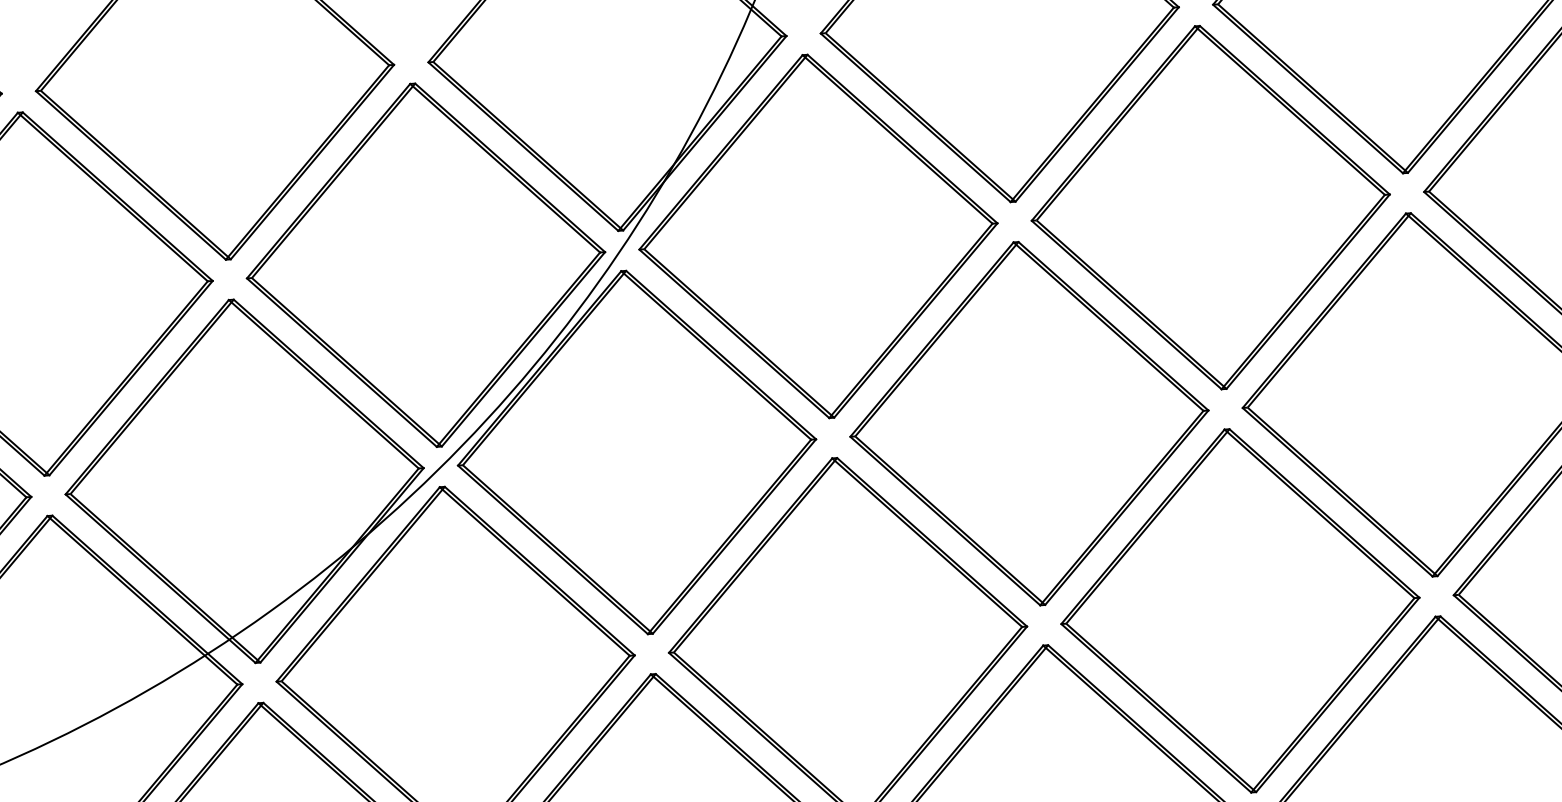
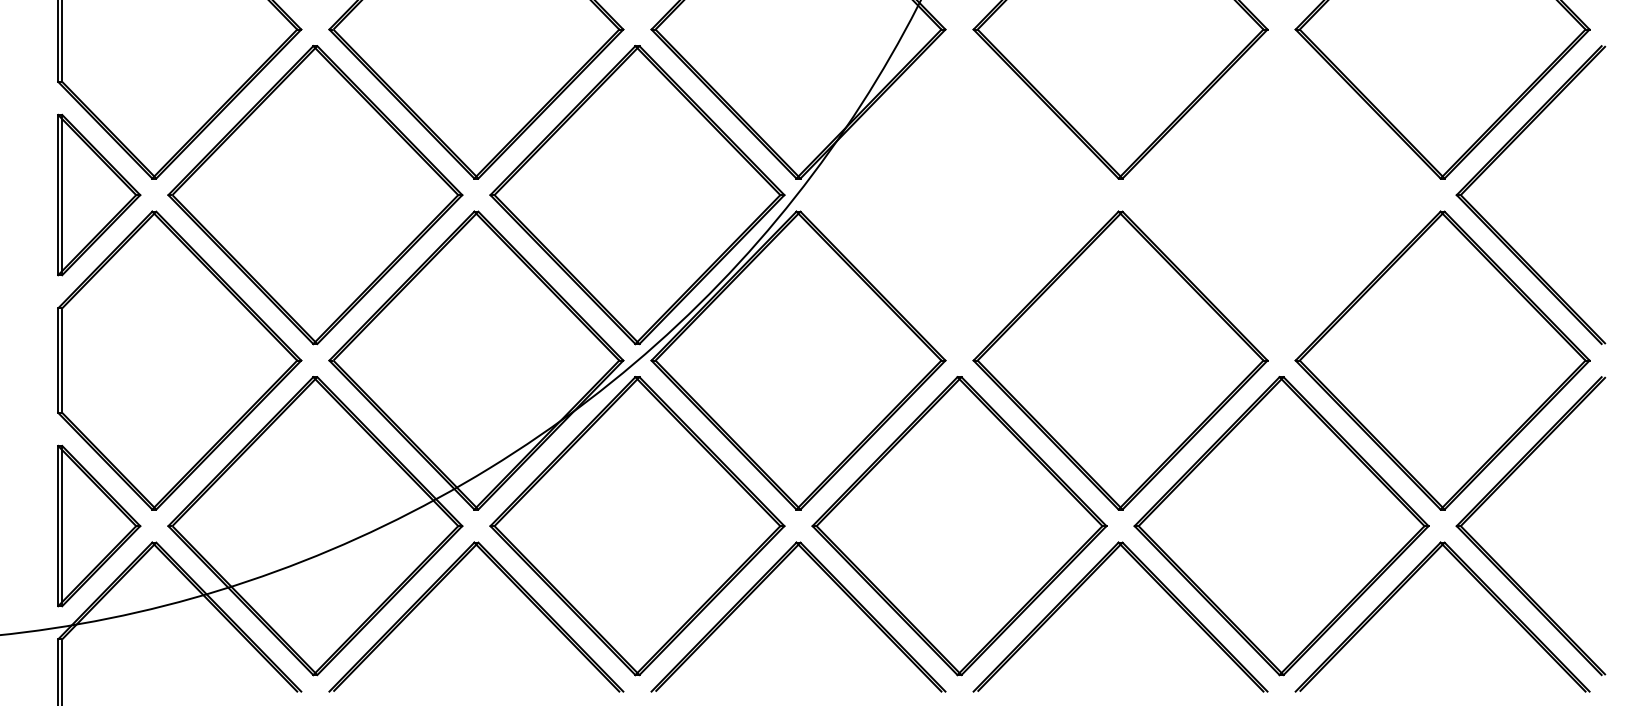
part: (1210, 208) -> (1281, 195), removed
part: (818, 236) -> (959, 195), removed

